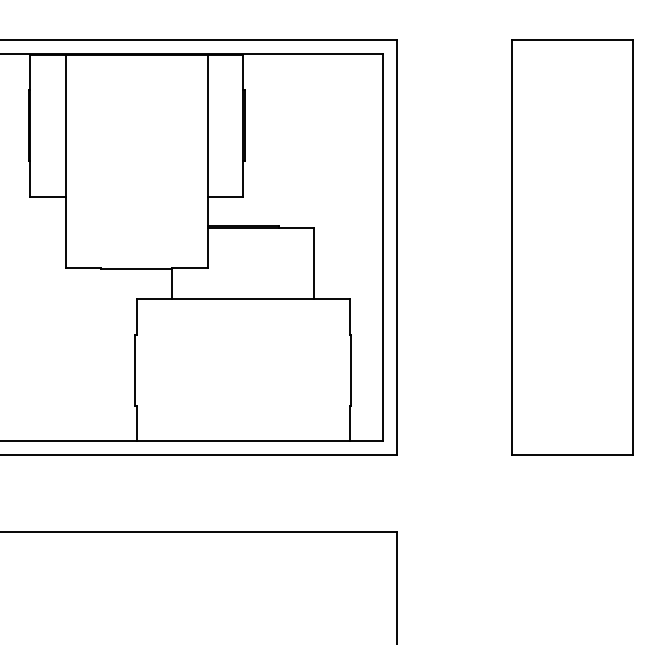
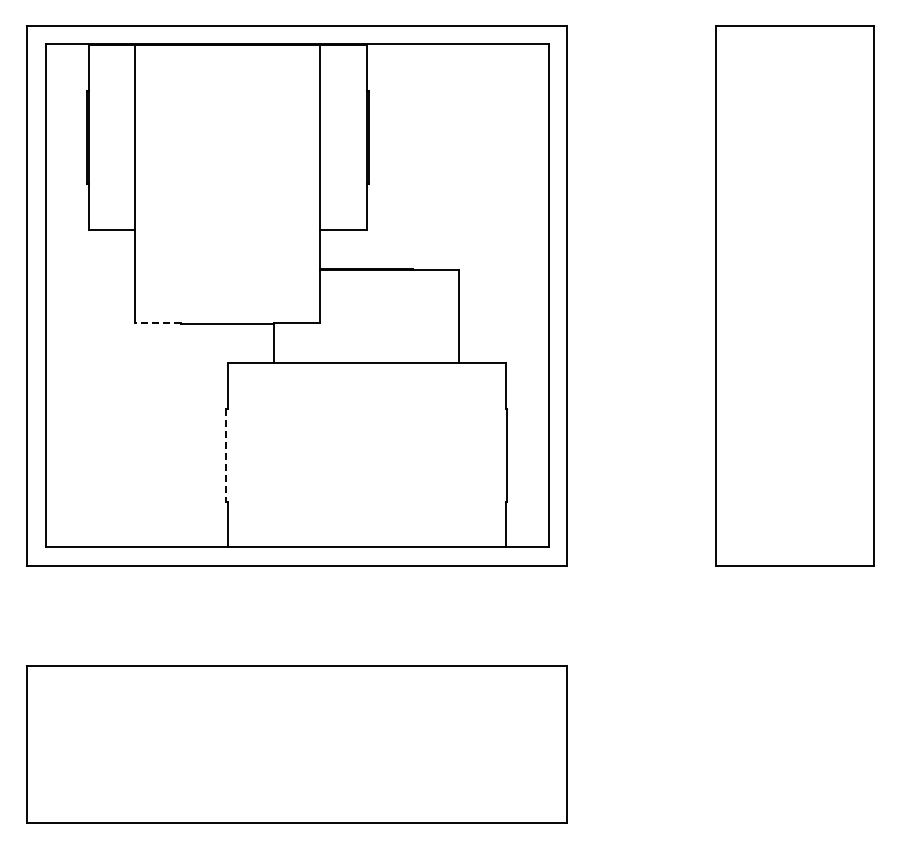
line: (82, 267) -> (157, 322), solid -> dashed
line: (134, 370) -> (225, 456), solid -> dashed

